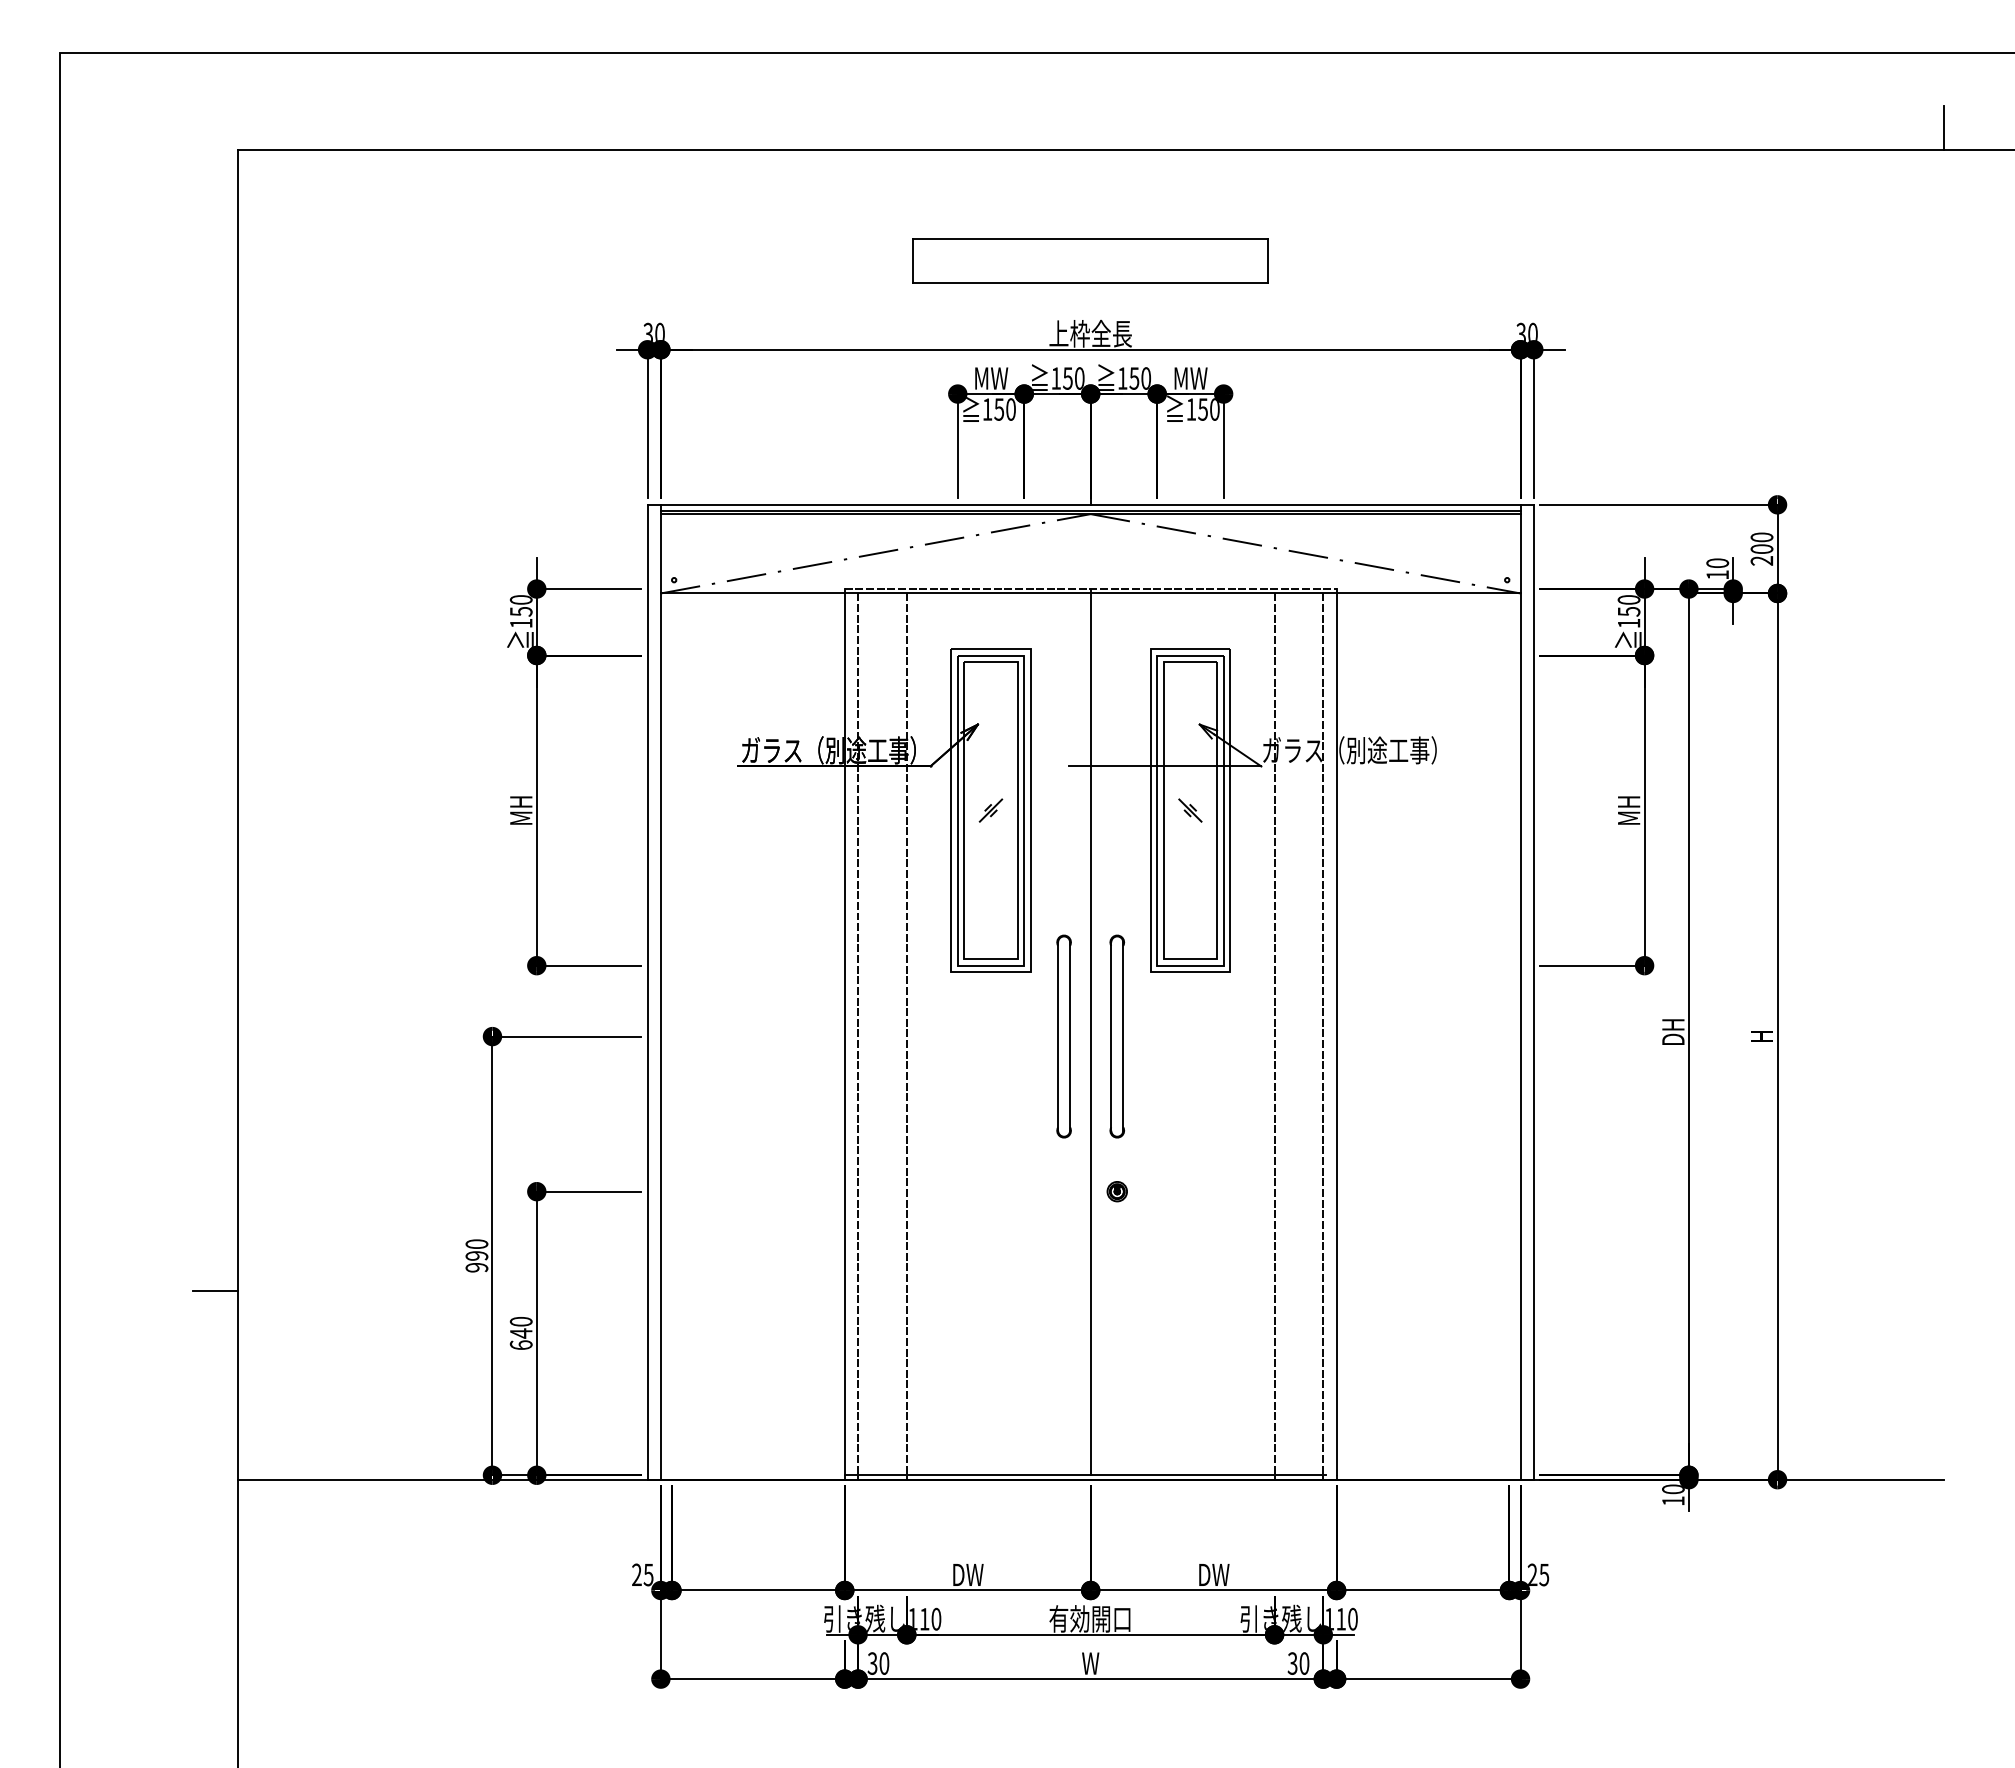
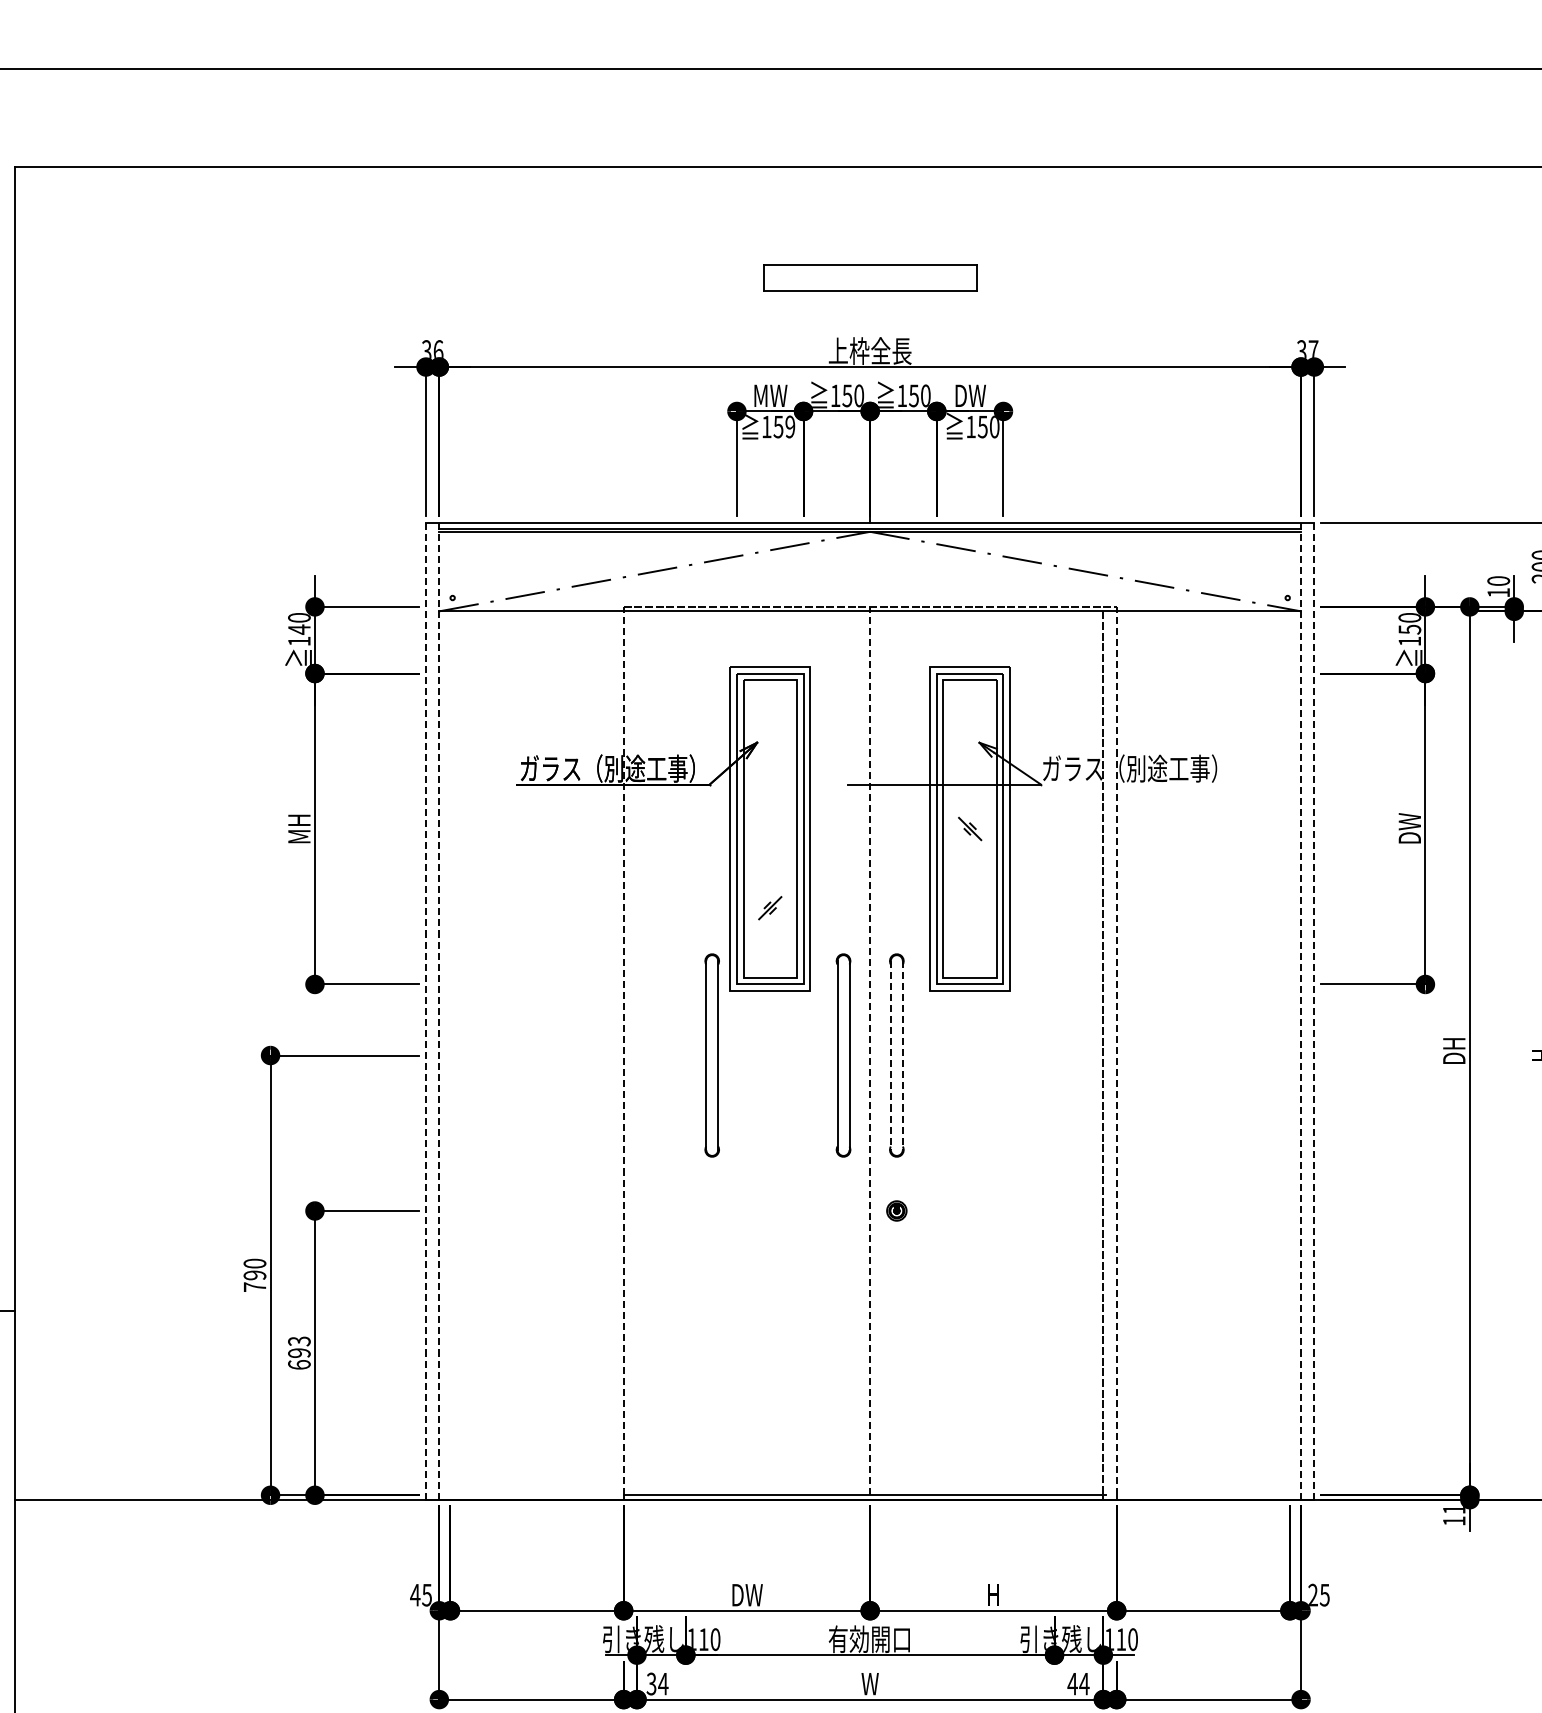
part: (1090, 260) -> (869, 277), size x0.6
text: (659, 331) -> (437, 348), 30 -> 36
text: (1532, 331) -> (1313, 348), 30 -> 37
text: (1190, 378) -> (970, 395), MW -> DW
text: (1010, 409) -> (789, 426), 150 -> 159
text: (521, 611) -> (299, 629), 150 -> 140
text: (1629, 809) -> (1410, 827), MH -> DW
part: (990, 810) -> (769, 908), moved
line: (647, 992) -> (425, 1011), solid -> dashed
line: (660, 992) -> (438, 1011), solid -> dashed
line: (1520, 992) -> (1301, 1011), solid -> dashed
line: (1533, 992) -> (1314, 1011), solid -> dashed
line: (844, 1031) -> (623, 1050), solid -> dashed
line: (1336, 1031) -> (1116, 1050), solid -> dashed
line: (1090, 1034) -> (869, 1053), solid -> dashed
line: (858, 1036) -> (637, 1055), removed
line: (906, 1036) -> (685, 1055), removed
part: (932, 1036) -> (711, 1055), added
line: (1274, 1036) -> (1054, 1055), removed
line: (1111, 1037) -> (891, 1056), solid -> dashed
line: (1123, 1037) -> (903, 1056), solid -> dashed
text: (476, 1267) -> (254, 1287), 990 -> 790
text: (520, 1327) -> (298, 1347), 640 -> 693
text: (1673, 1489) -> (1454, 1509), 10 -> 11
text: (636, 1574) -> (414, 1594), 25 -> 45
text: (1214, 1574) -> (994, 1594), DW -> H
text: (884, 1663) -> (663, 1683), 30 -> 34
text: (1298, 1663) -> (1078, 1683), 30 -> 44

